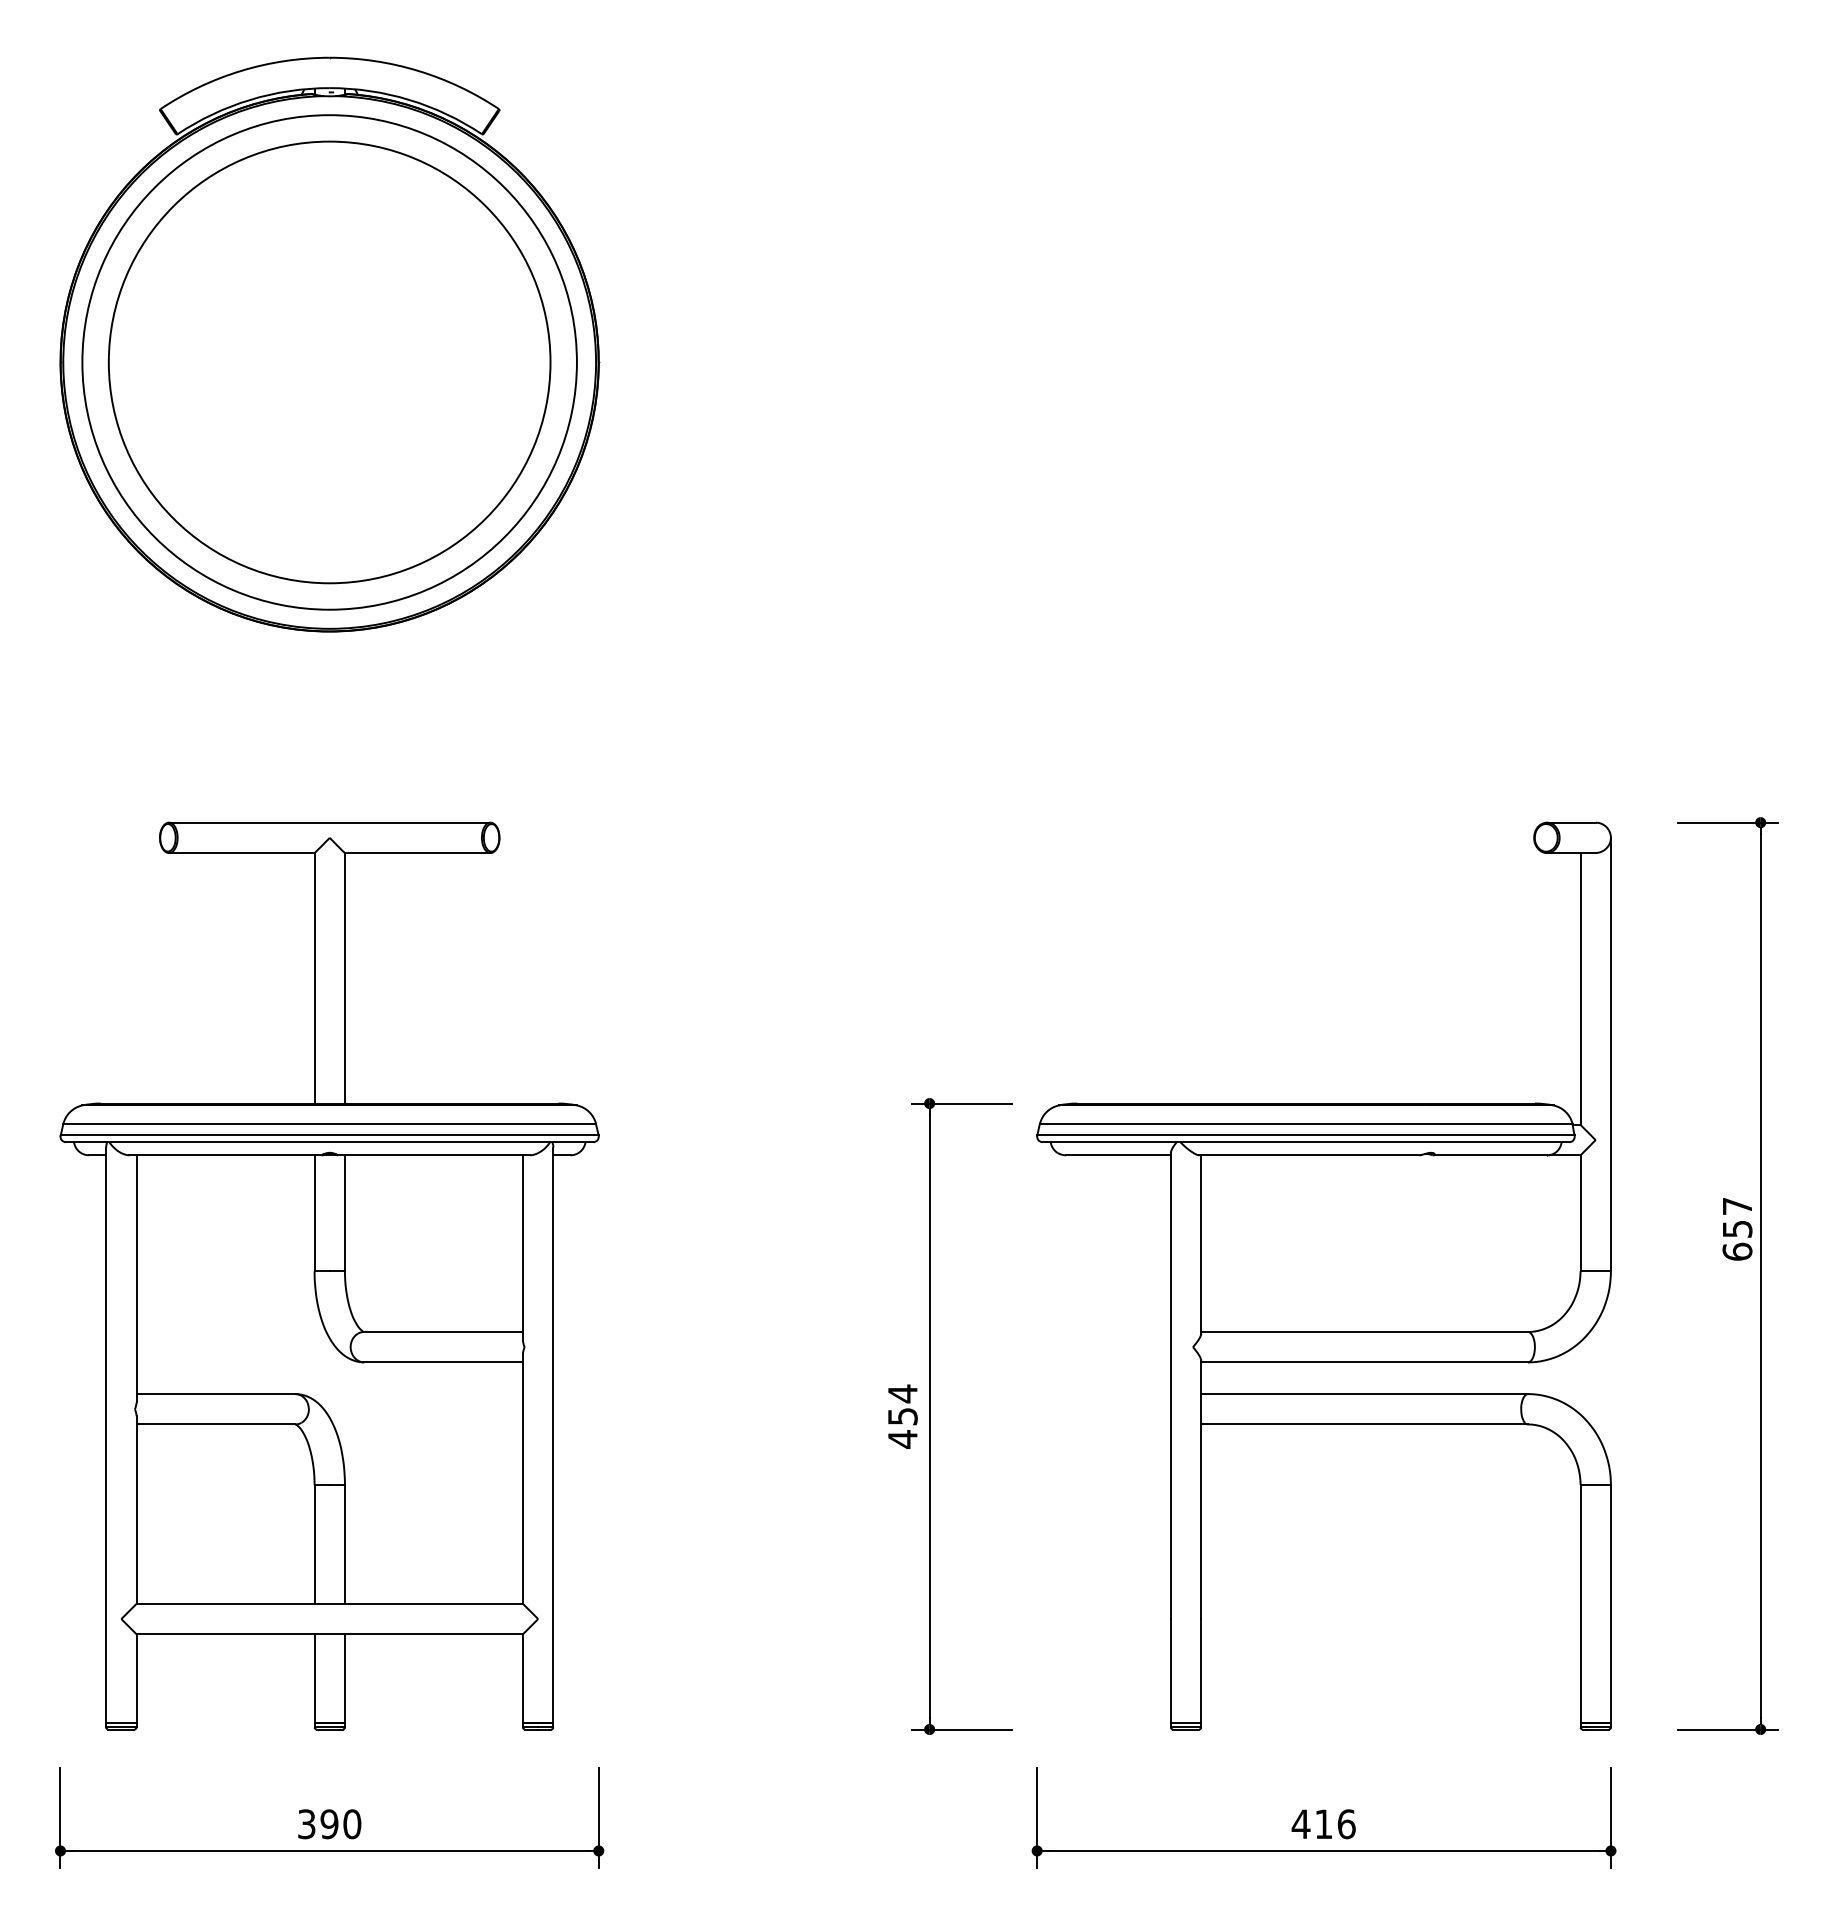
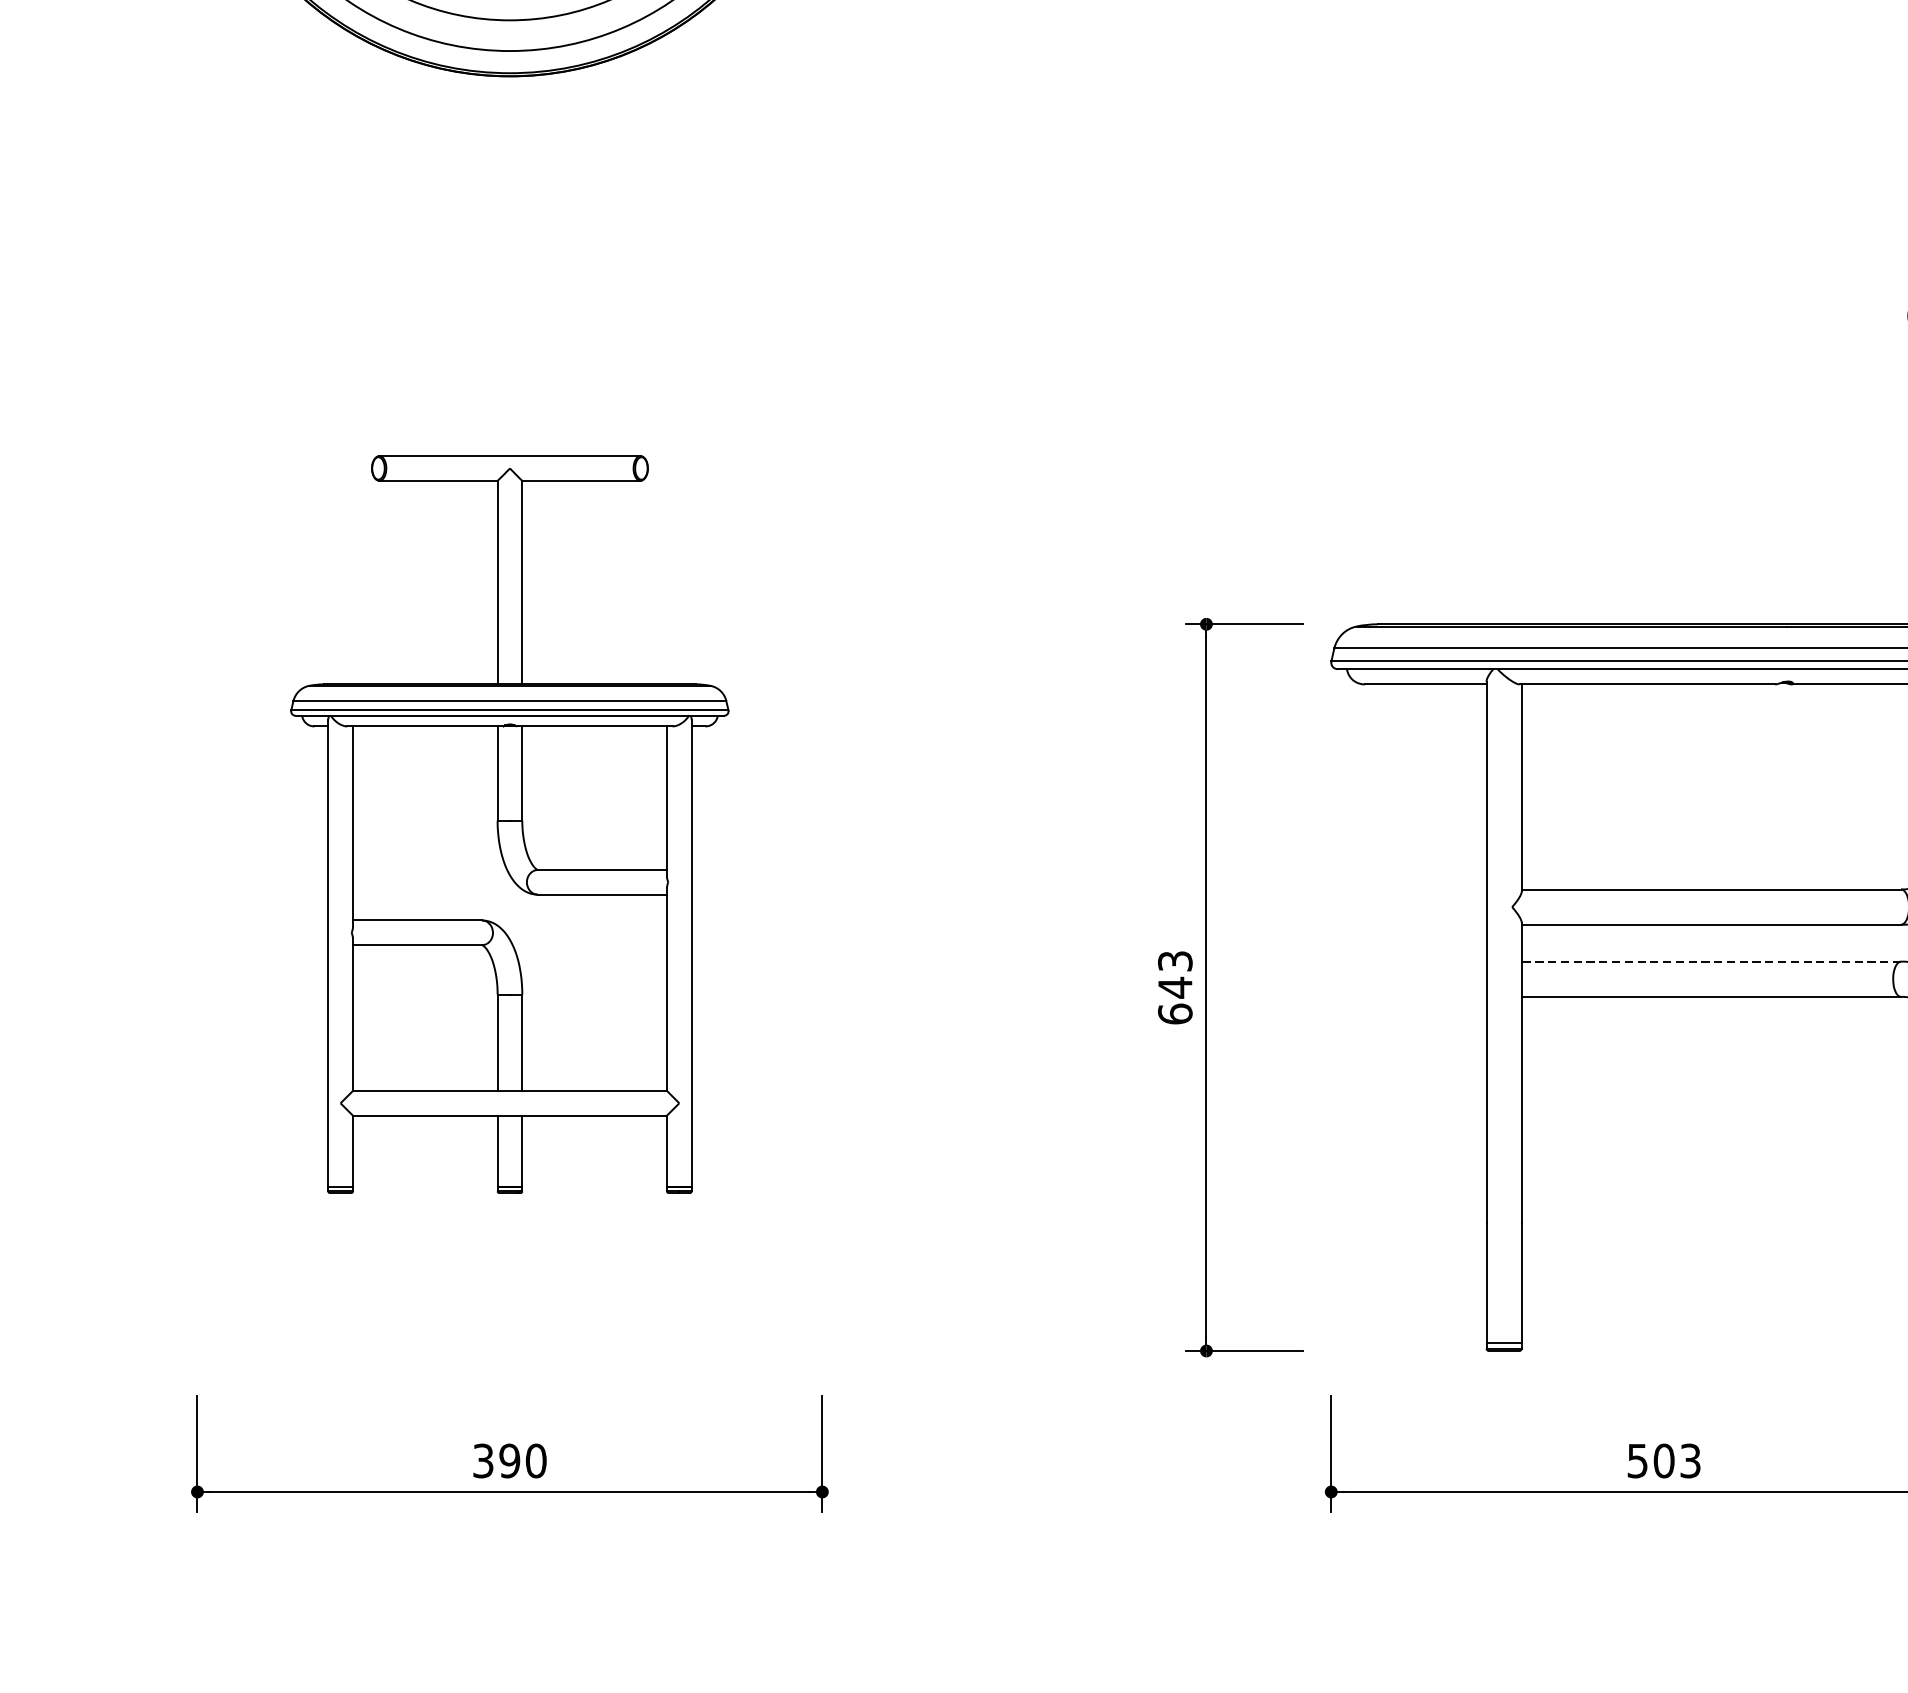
part: (329, 1275) -> (509, 823), size x0.7
line: (1364, 1394) -> (1711, 962), solid -> dashed
text: (902, 1416) -> (1174, 987), 454 -> 643
text: (1323, 1824) -> (1663, 1461), 416 -> 503

